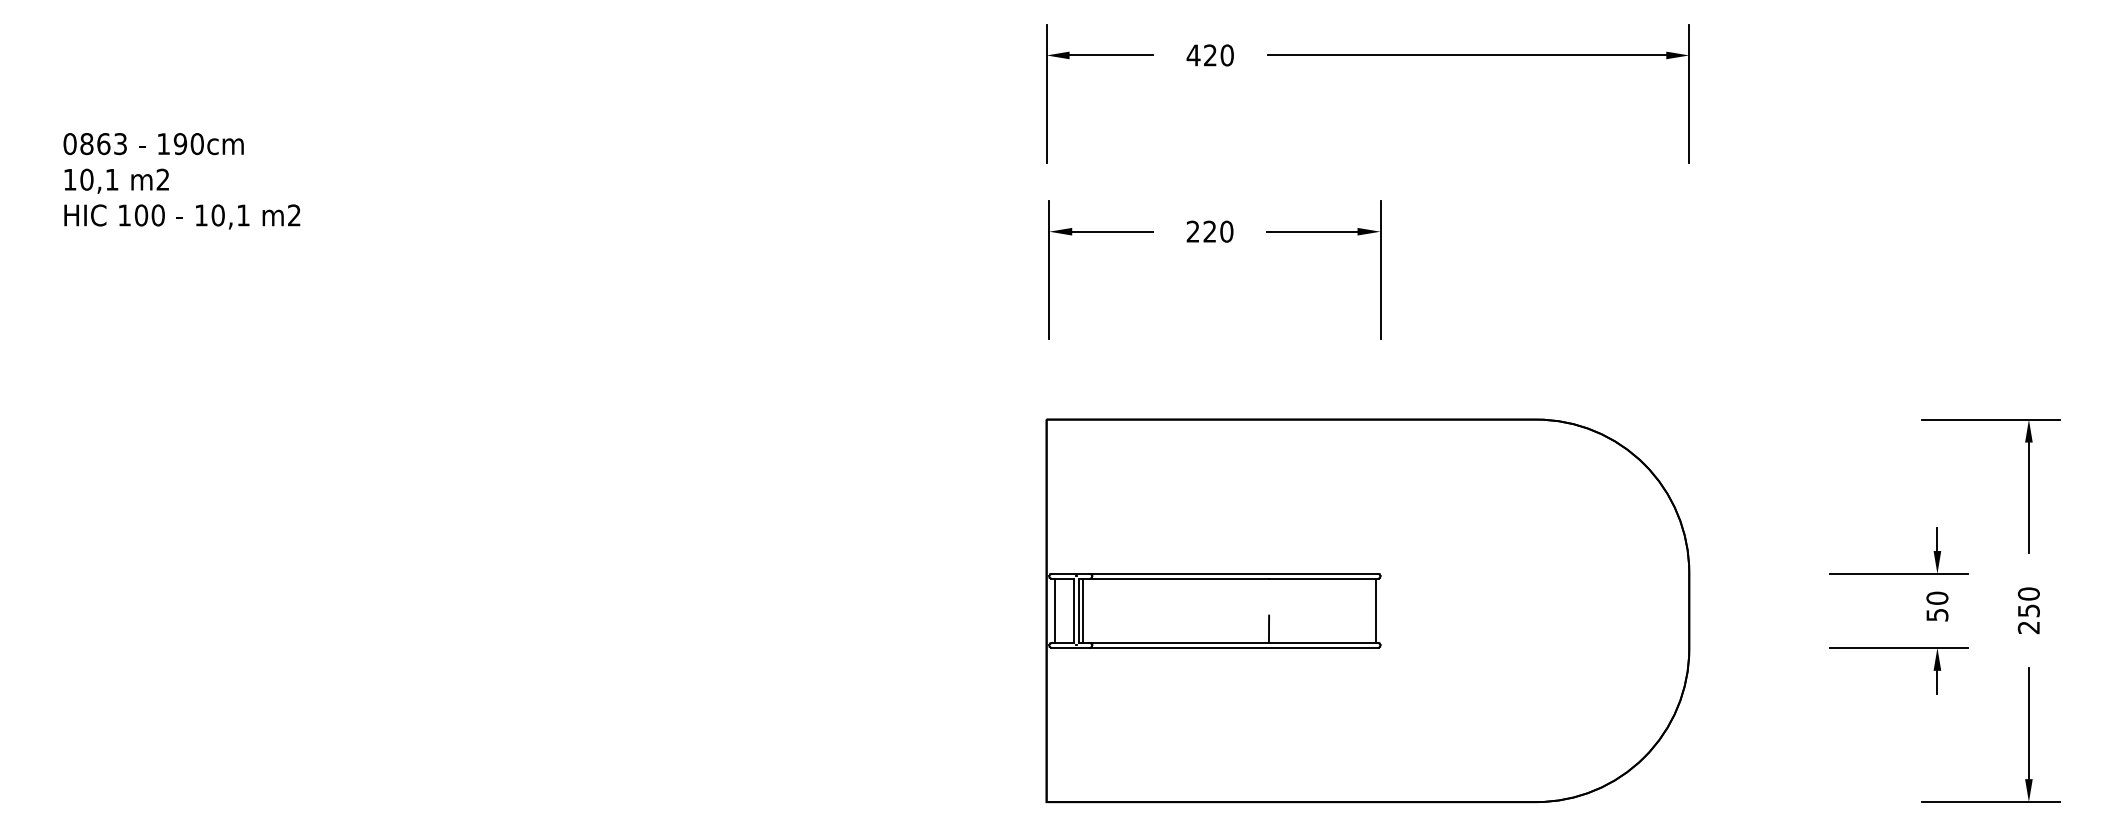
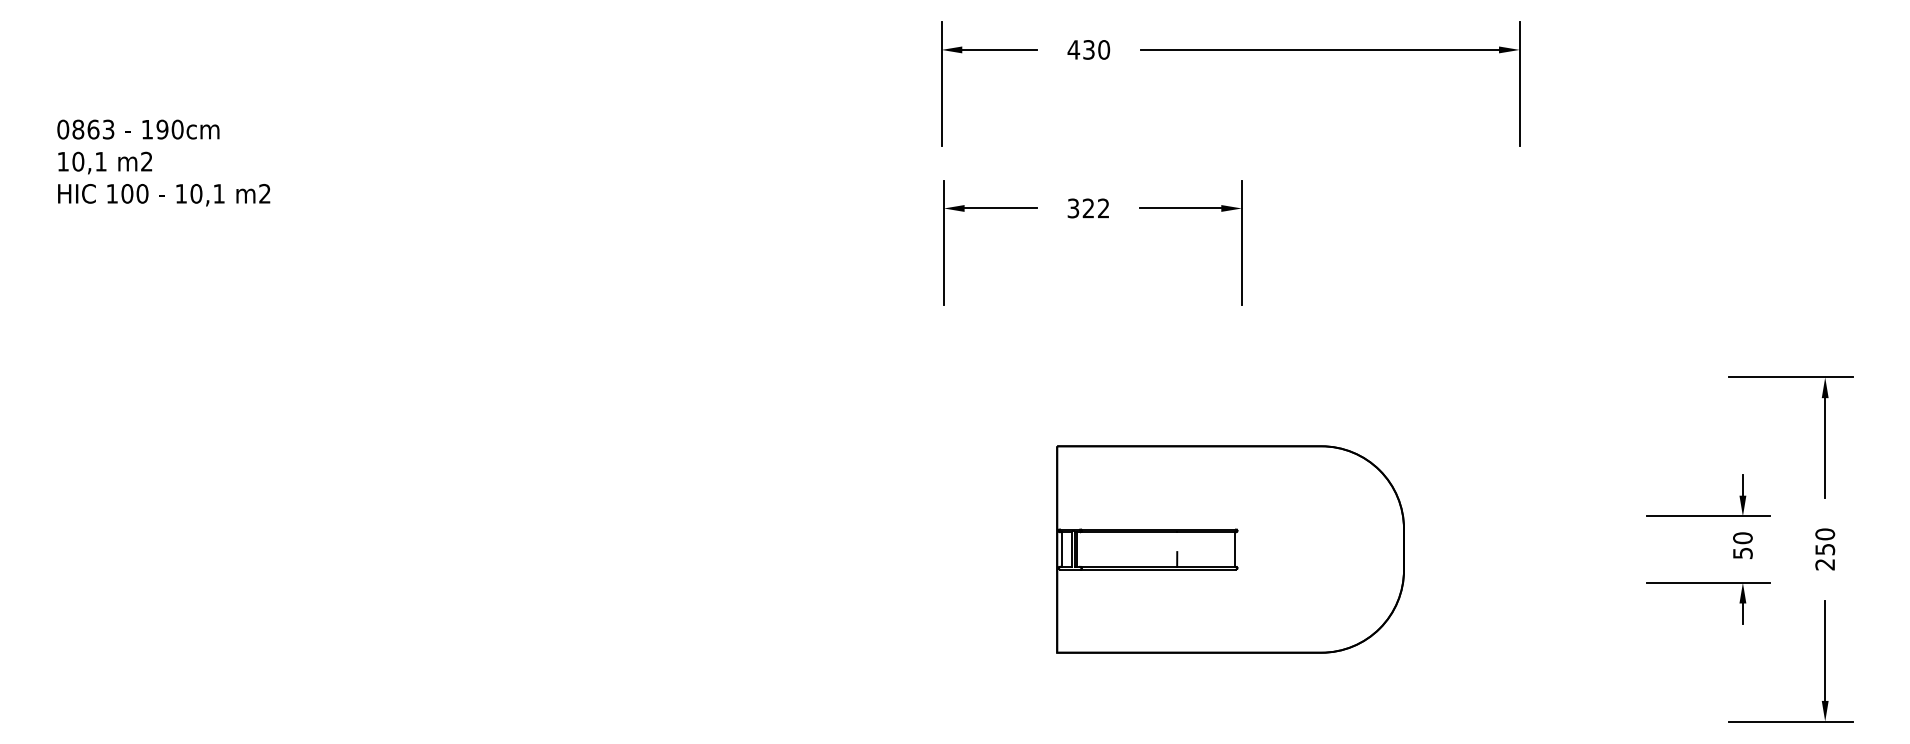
text: (1209, 54) -> (1088, 49), 420 -> 430
text: (1209, 231) -> (1088, 208), 220 -> 322
part: (1367, 610) -> (1230, 549), size x0.6

